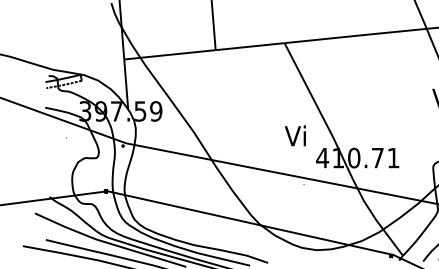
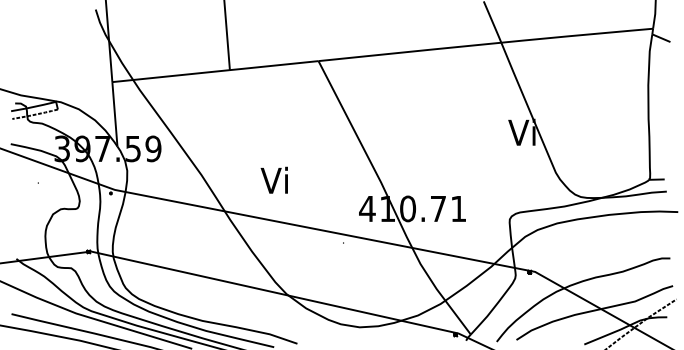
text: (294, 135) -> (273, 179), moved

